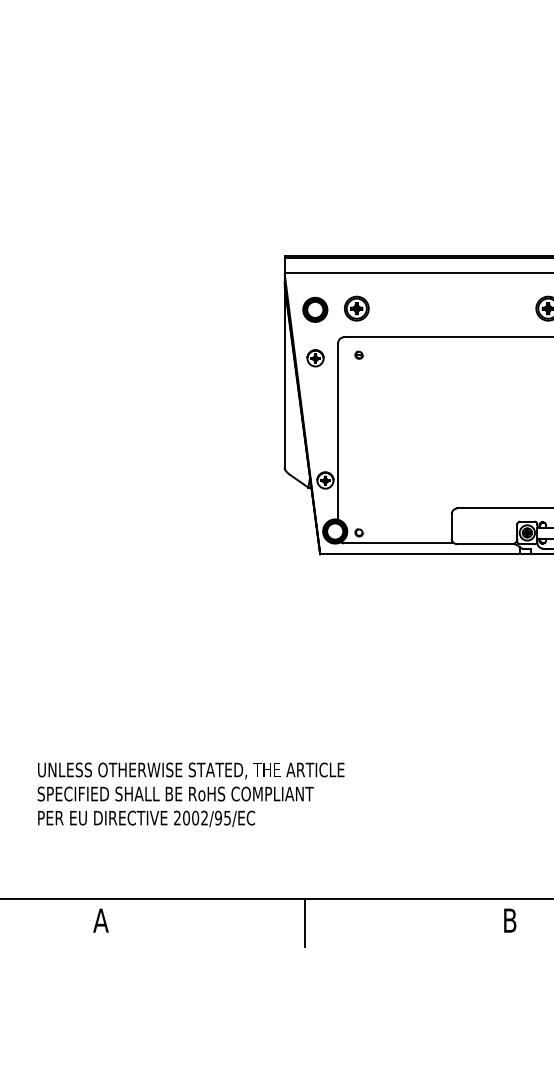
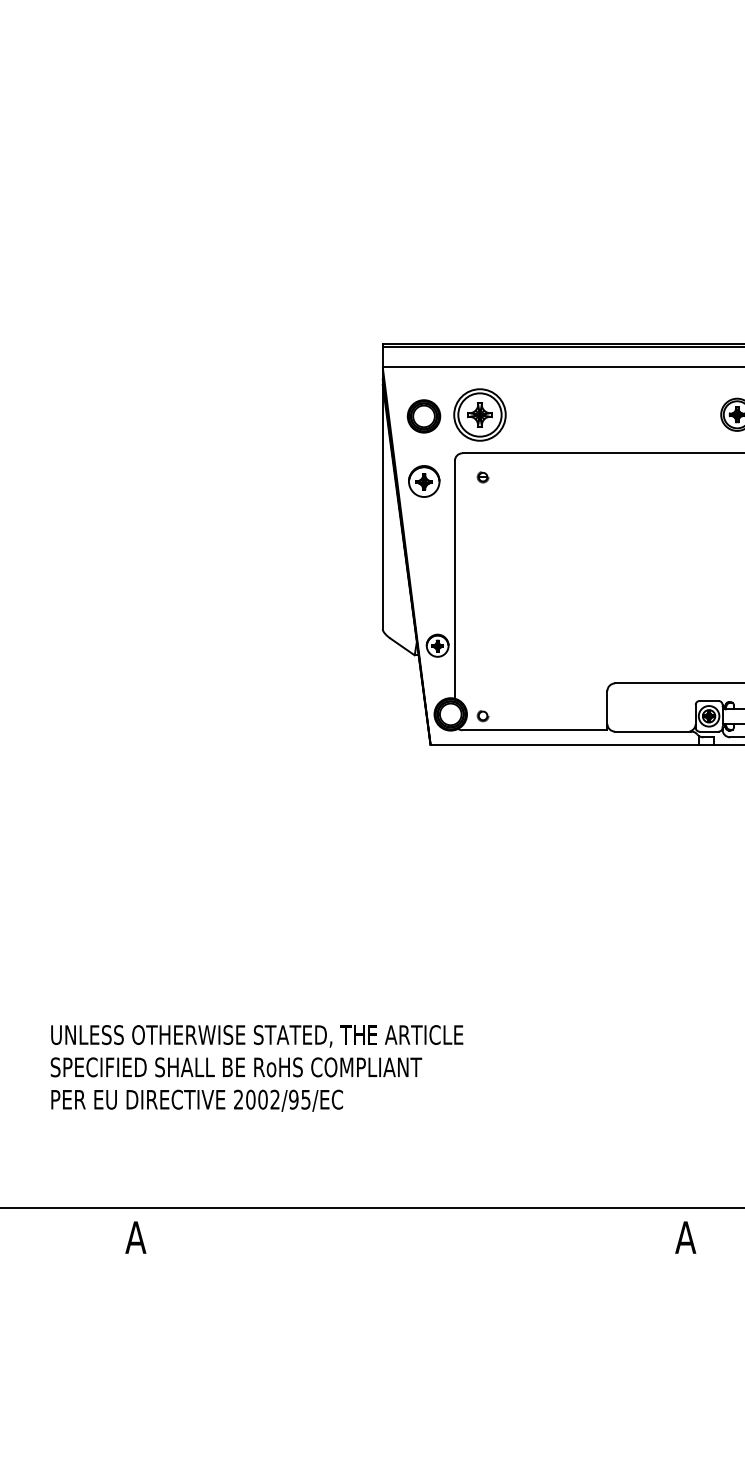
part: (356, 308) -> (479, 414), size x1.6
part: (315, 358) -> (424, 481), size x1.4
text: (509, 920) -> (685, 1237), B -> A
line: (305, 922) -> (410, 1240), removed

